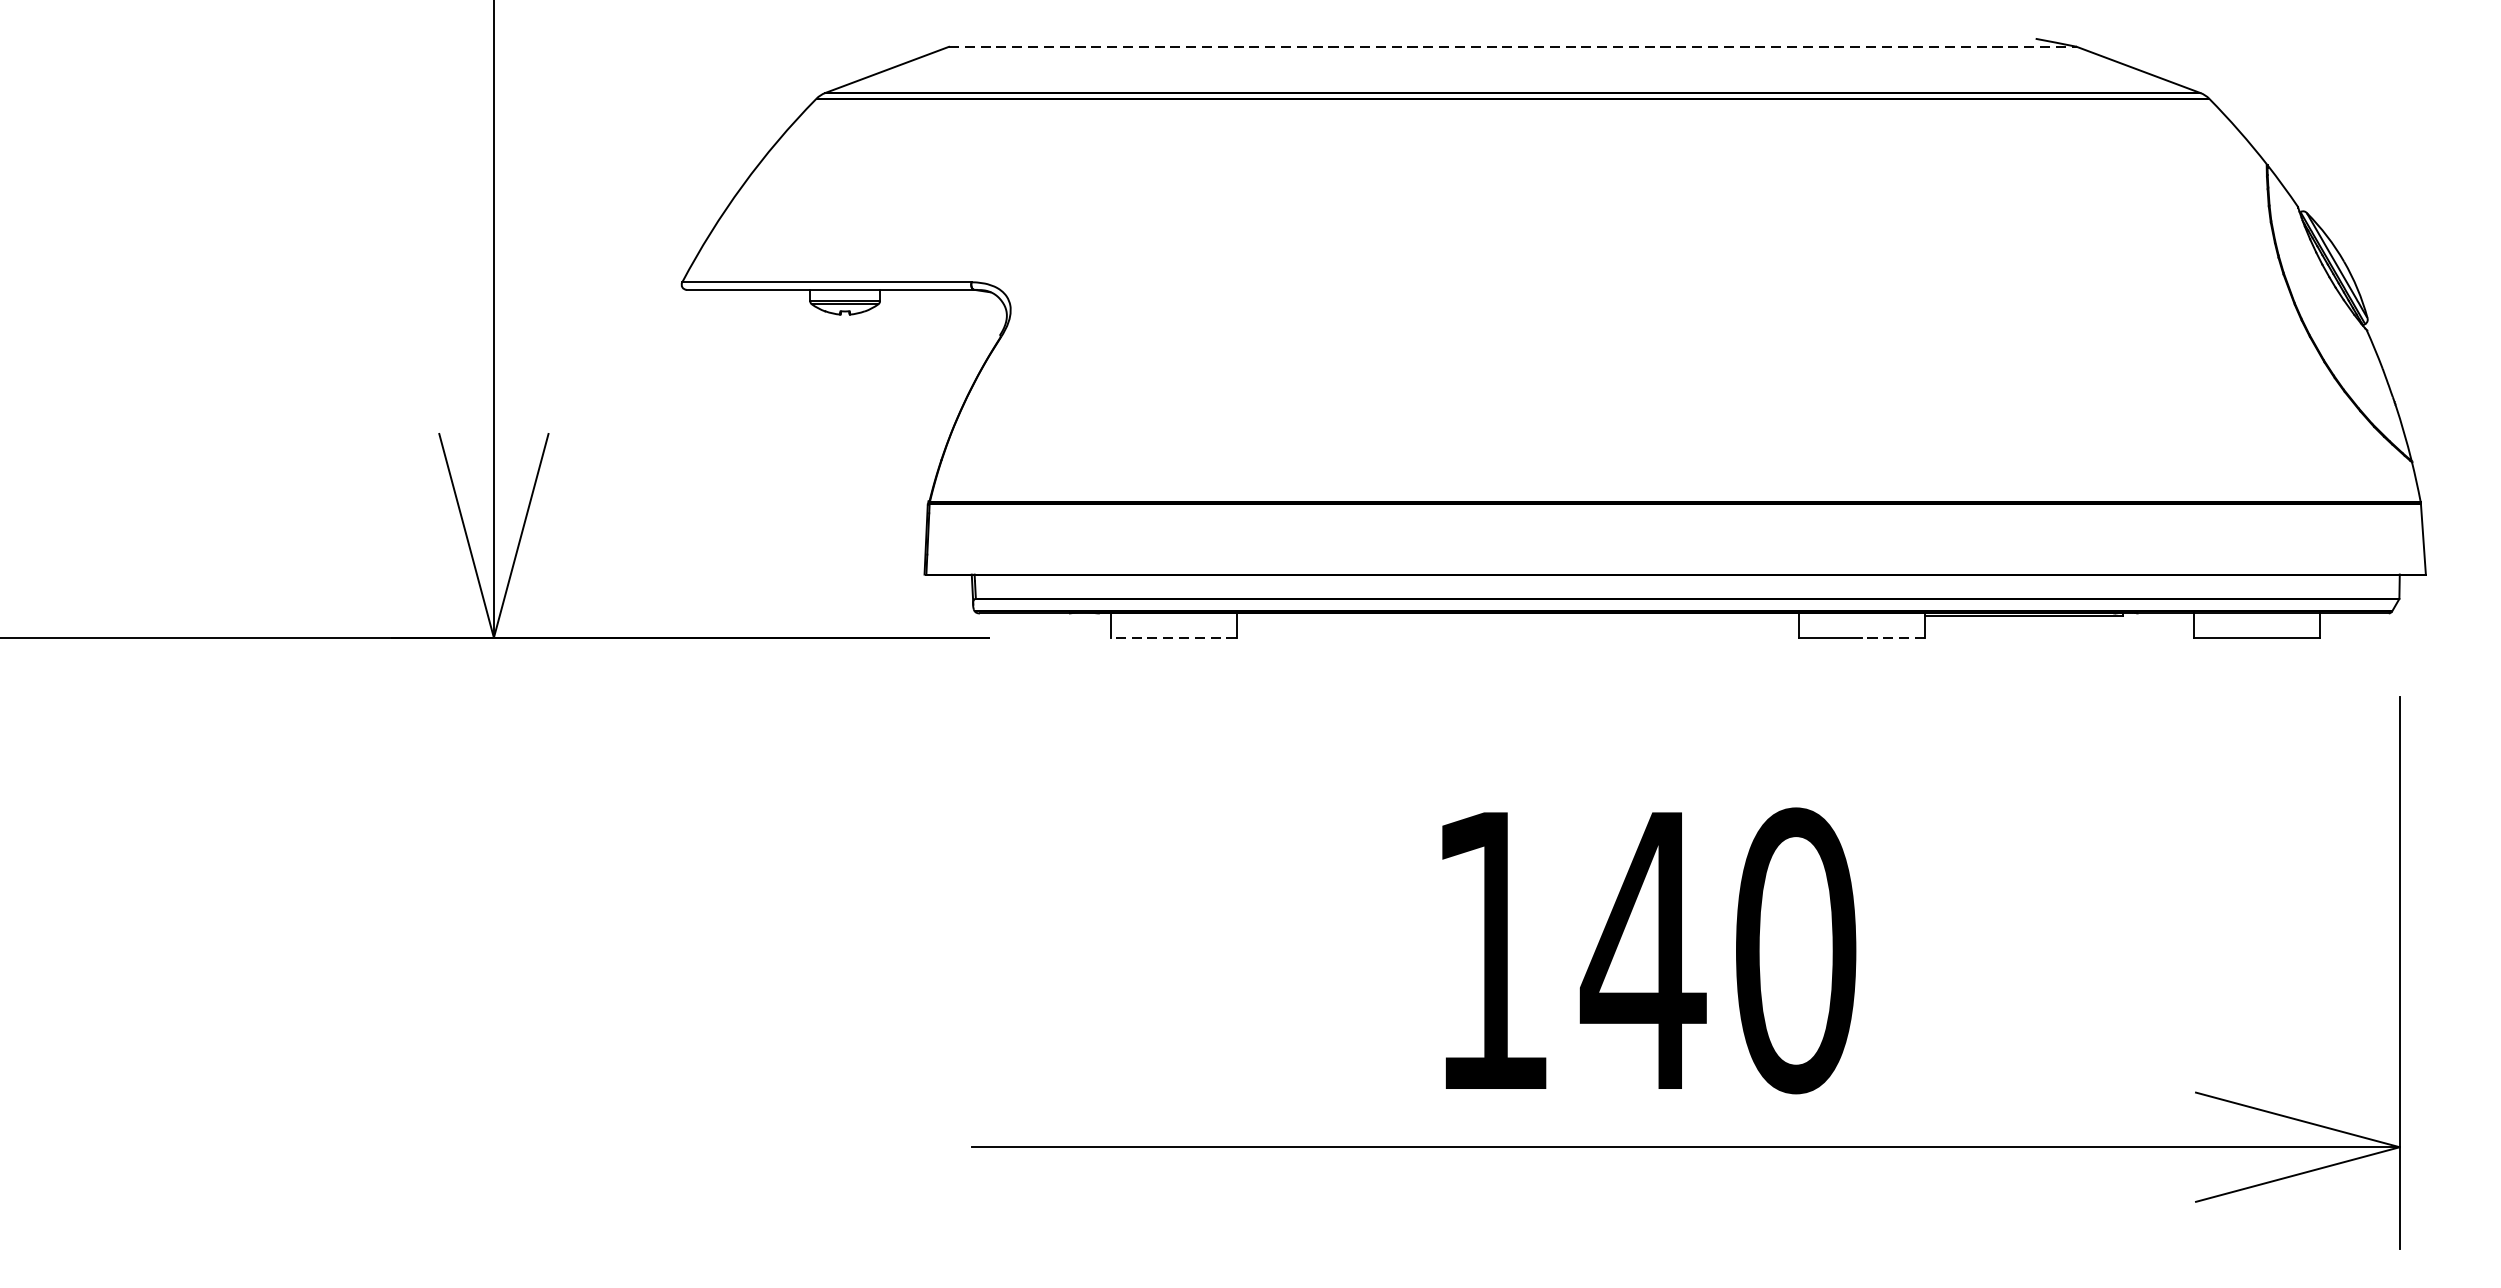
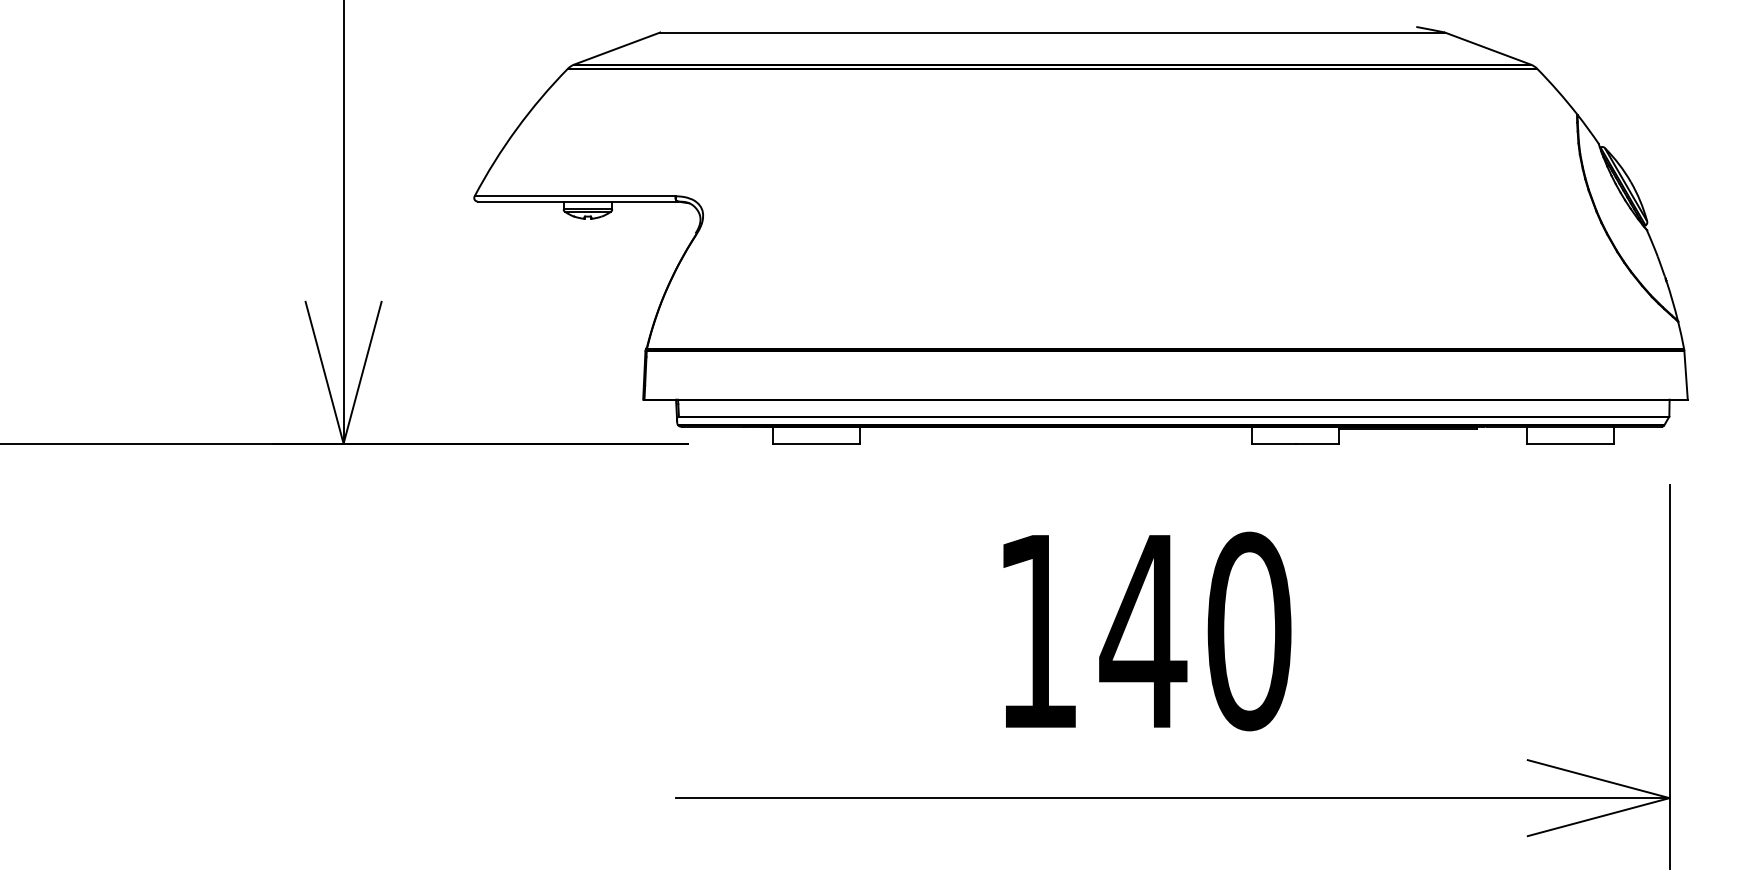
line: (1514, 46) -> (1053, 32), dashed -> solid
line: (1173, 637) -> (816, 443), dashed -> solid
line: (1893, 637) -> (1317, 443), dashed -> solid
text: (1649, 950) -> (1147, 631), moved

